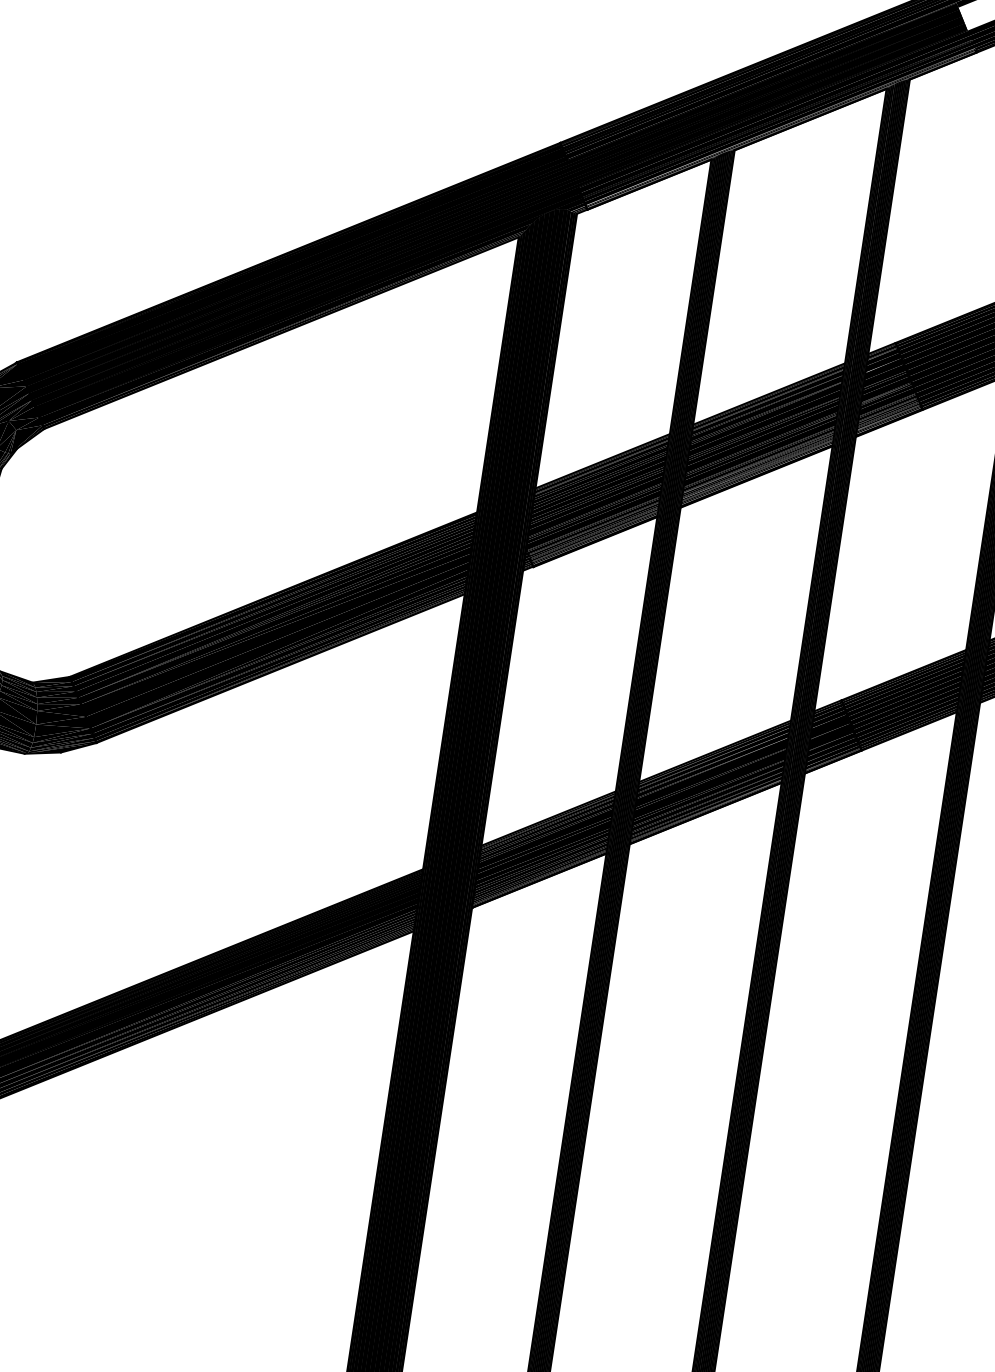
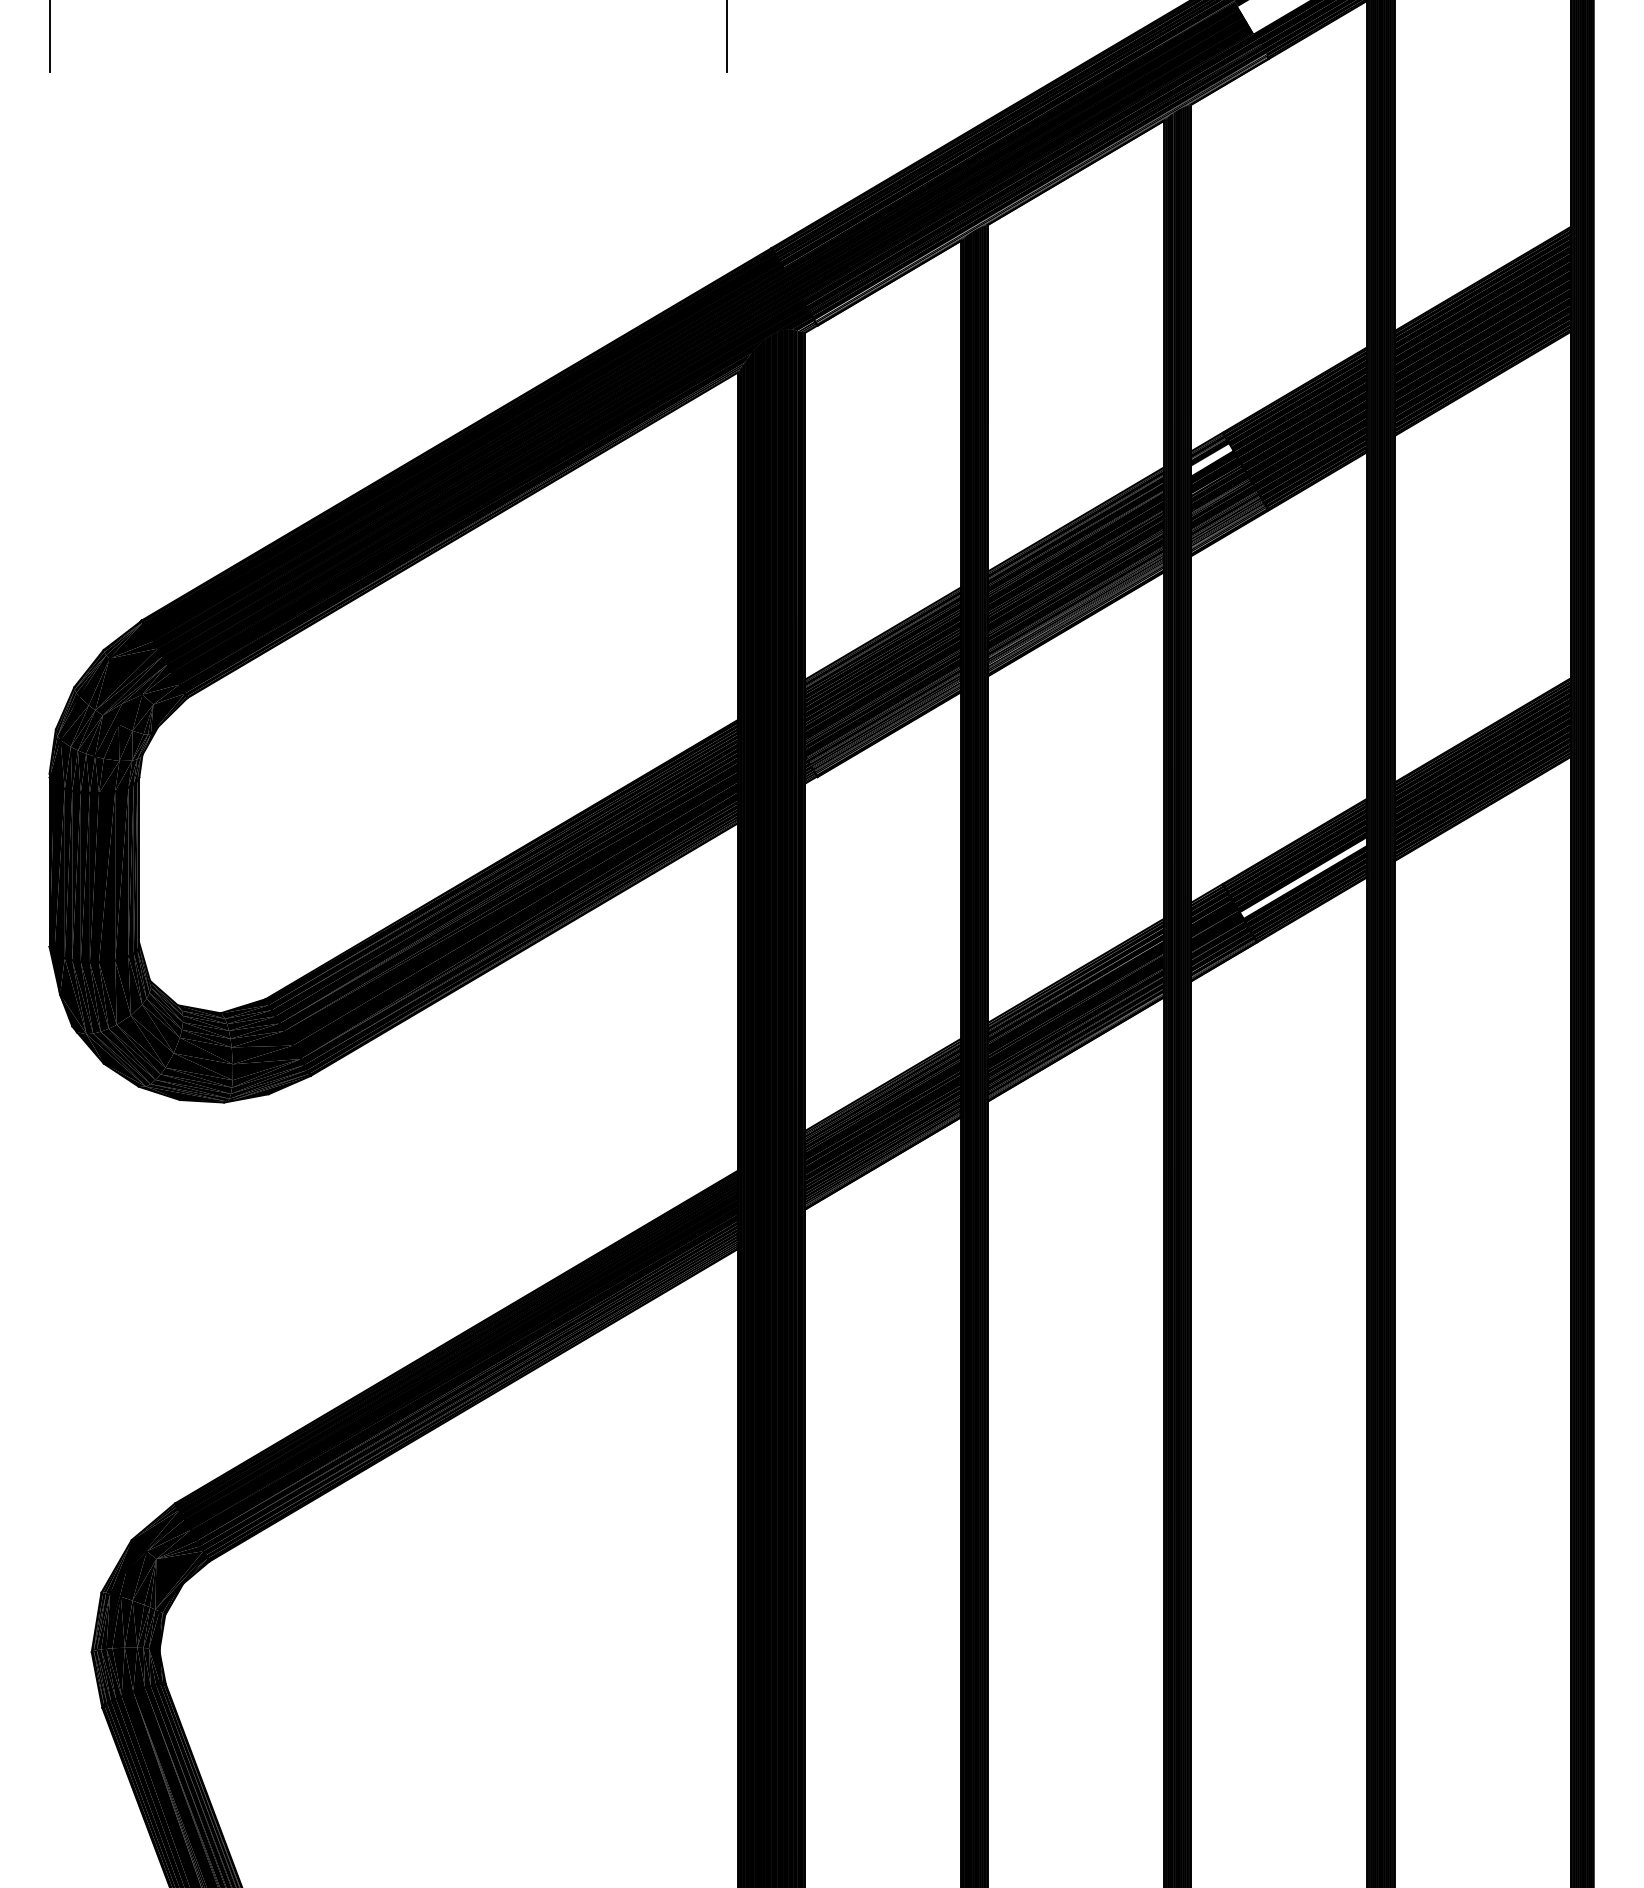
fill: (884, 362) -> (1212, 459), removed
fill: (884, 379) -> (1216, 479), removed
fill: (906, 704) -> (1303, 877), removed

